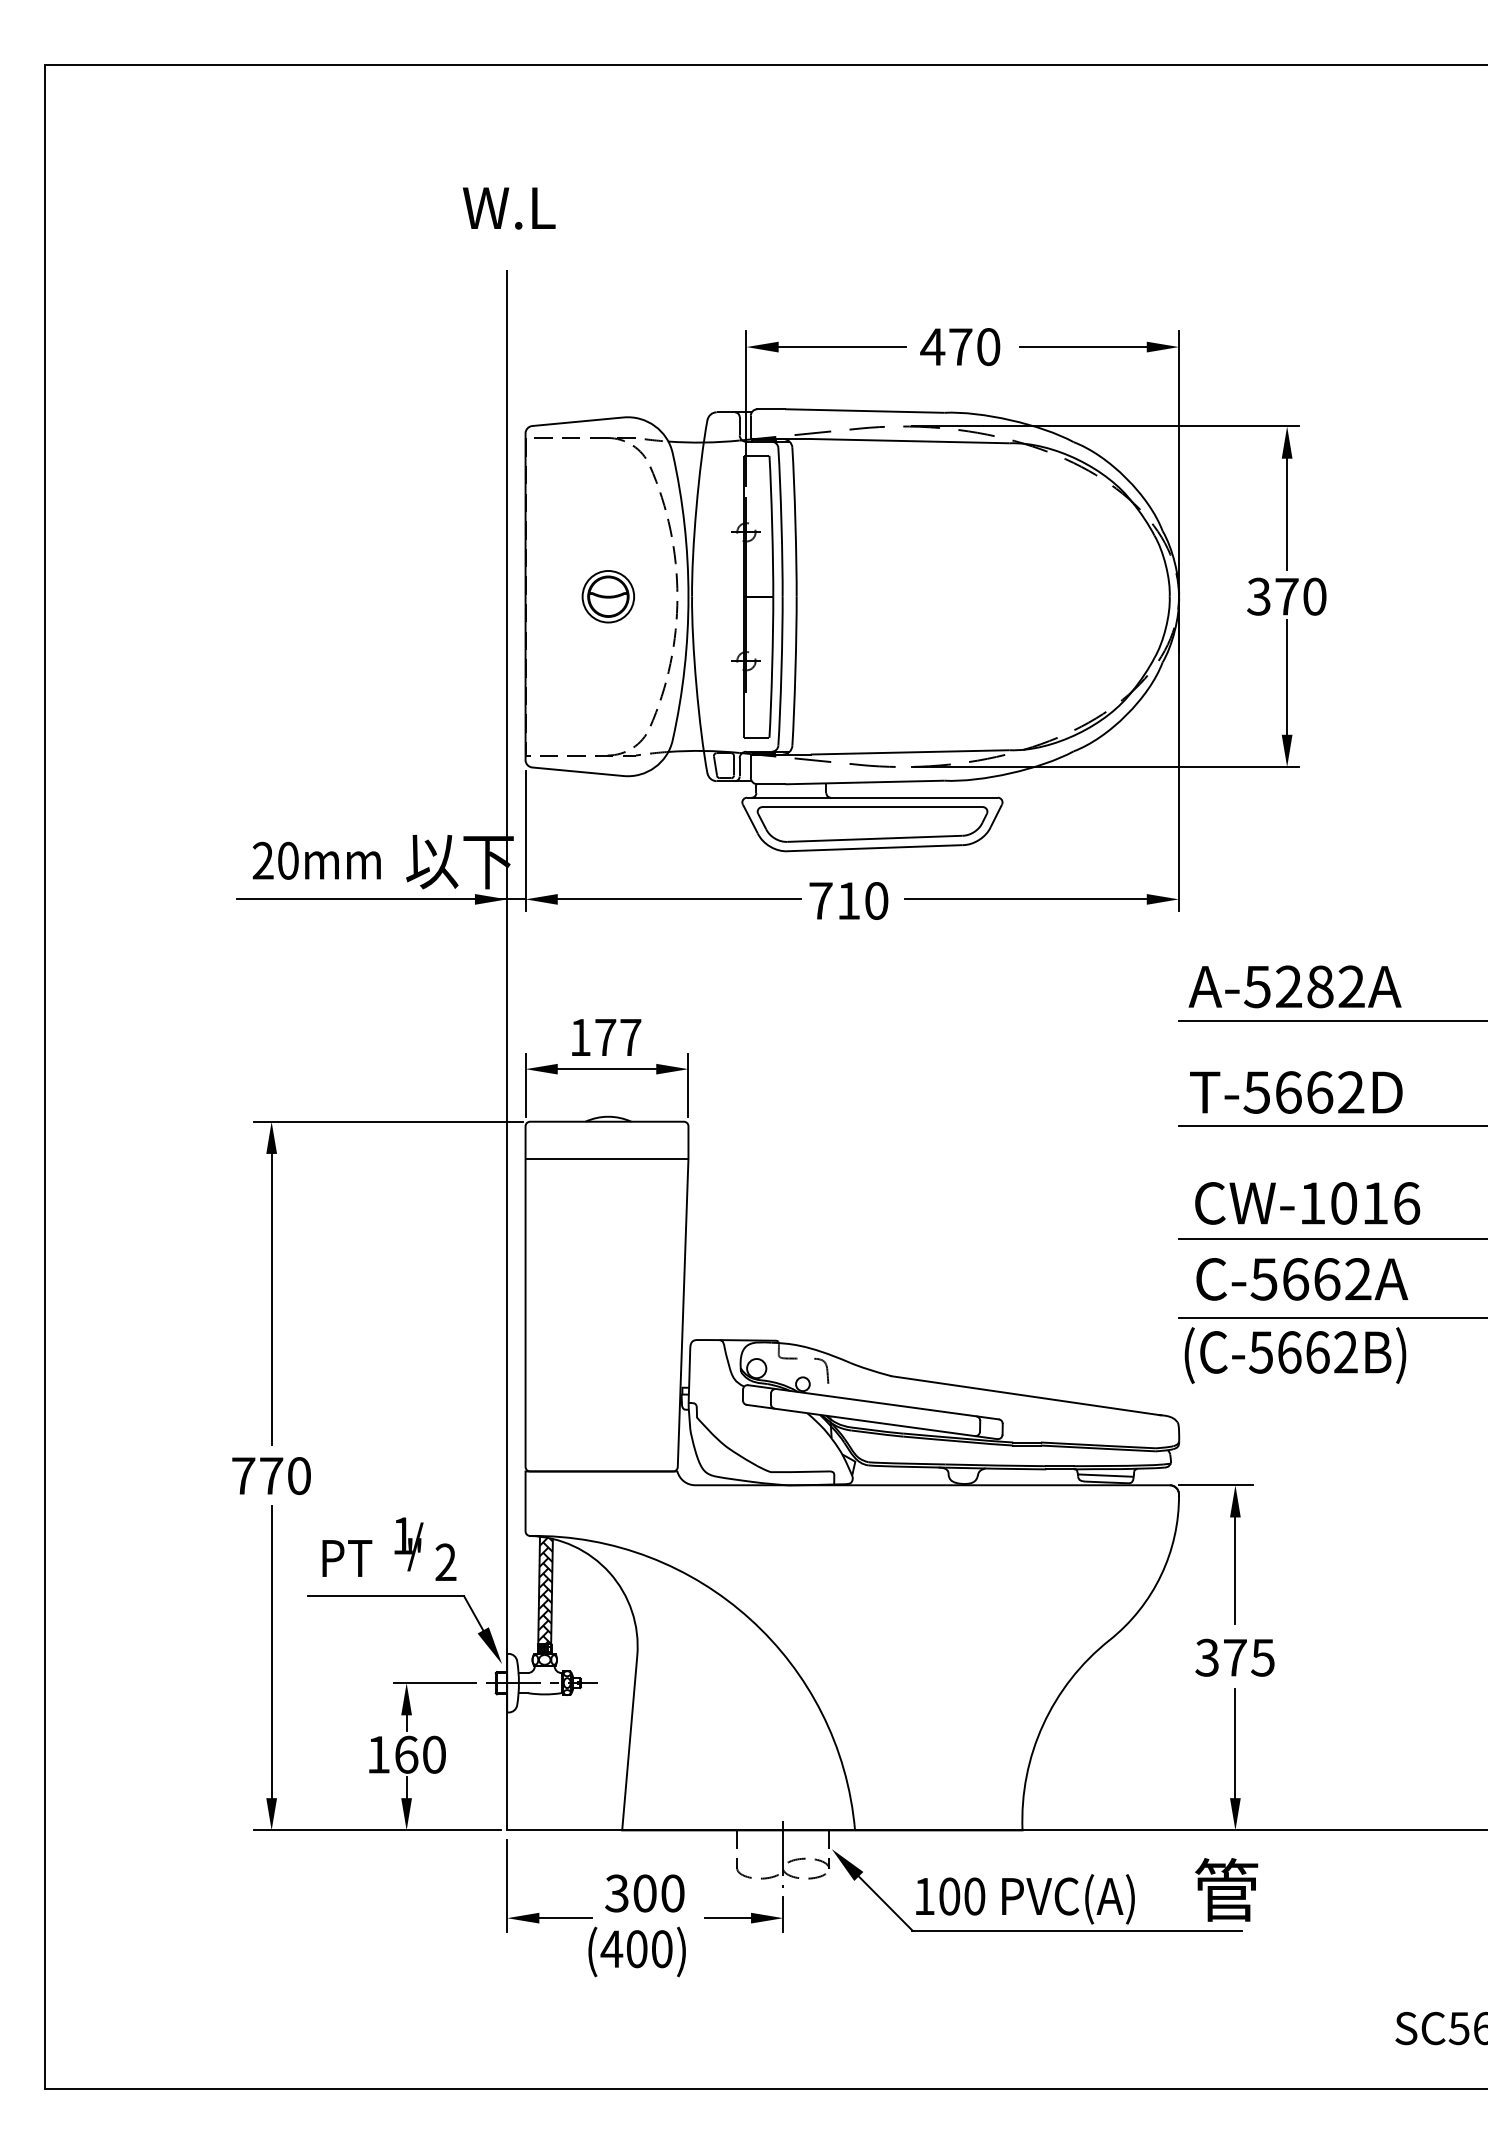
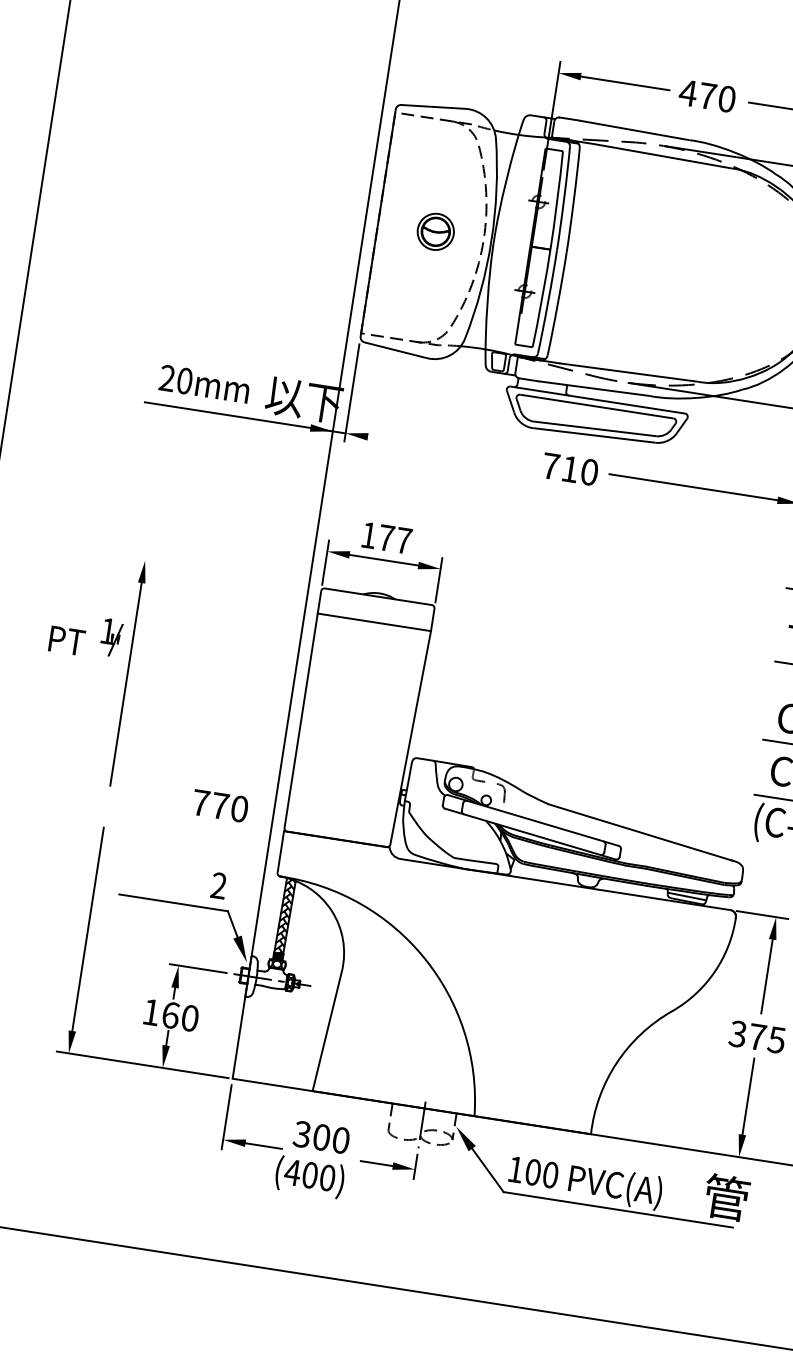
line: (672, 899) -> (447, 449), removed
line: (388, 1121) -> (226, 573), removed
text: (271, 1475) -> (220, 805), moved
text: (372, 1546) -> (85, 635), moved

